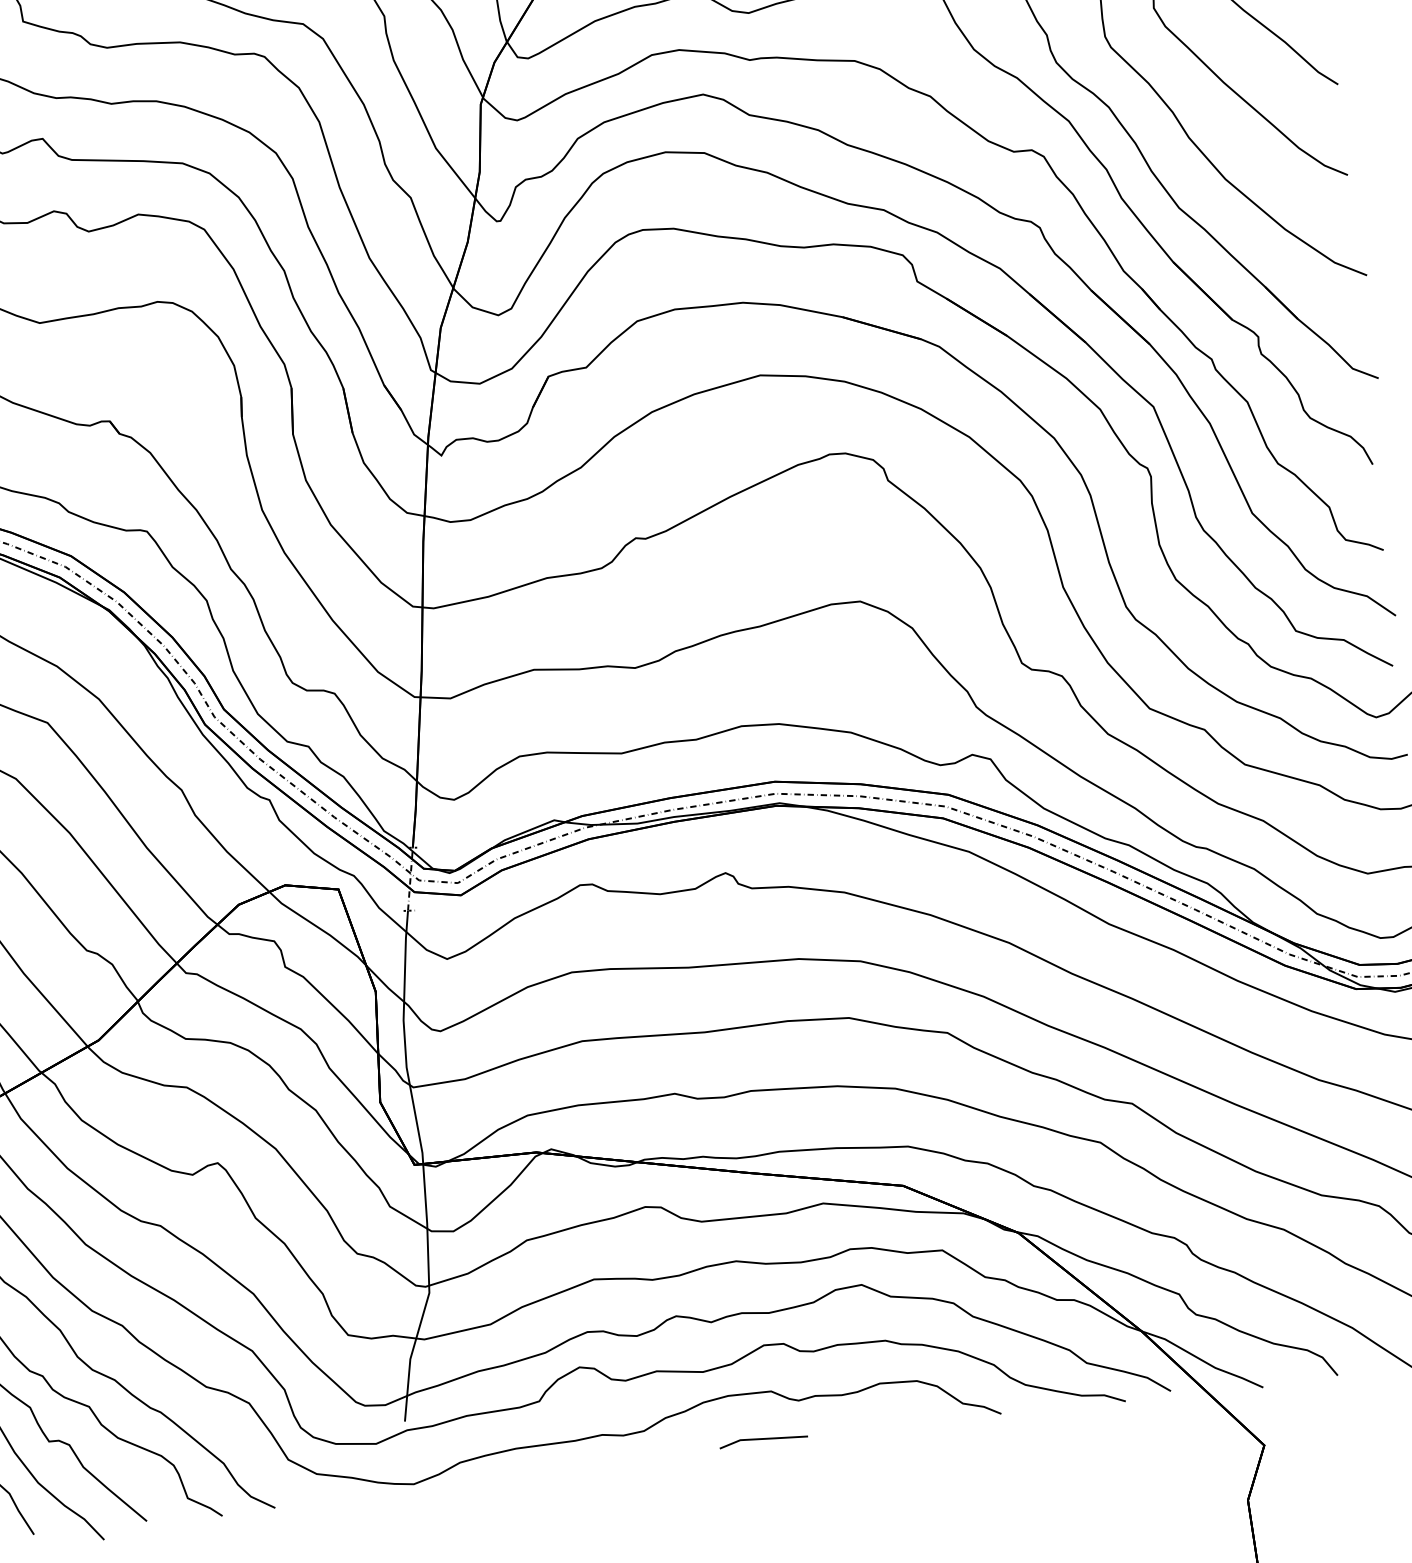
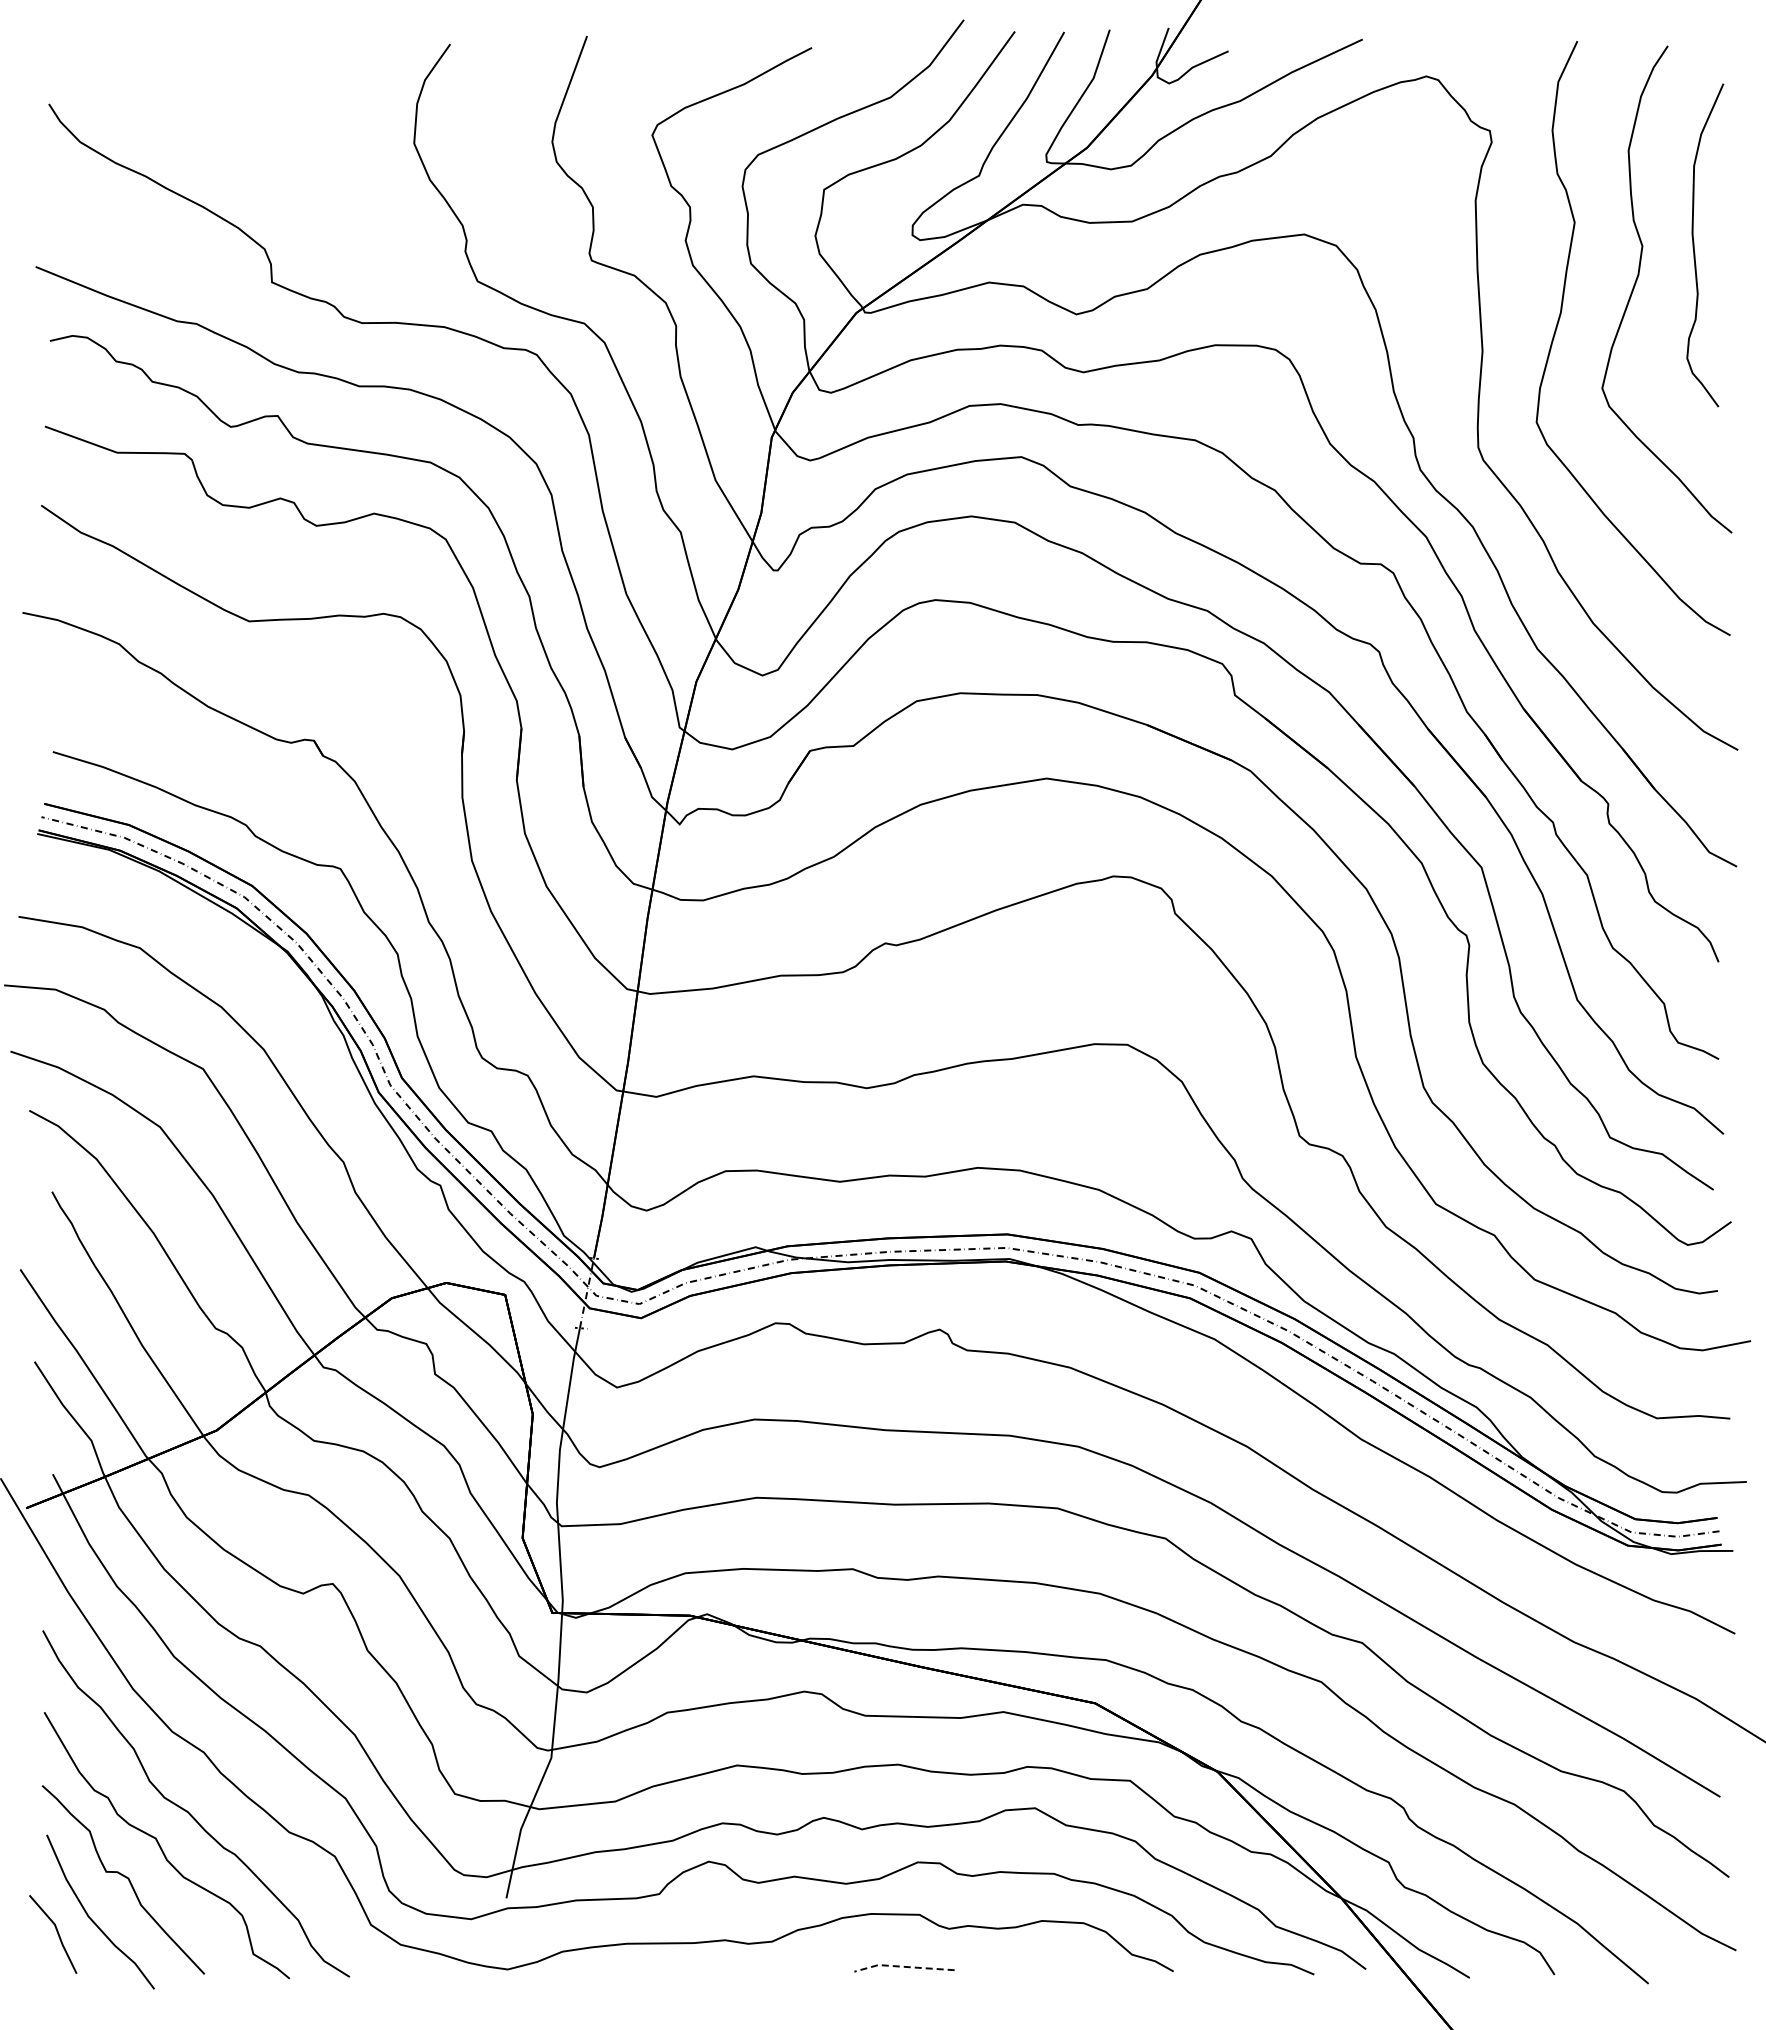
line: (763, 1438) -> (904, 1966), solid -> dashed

